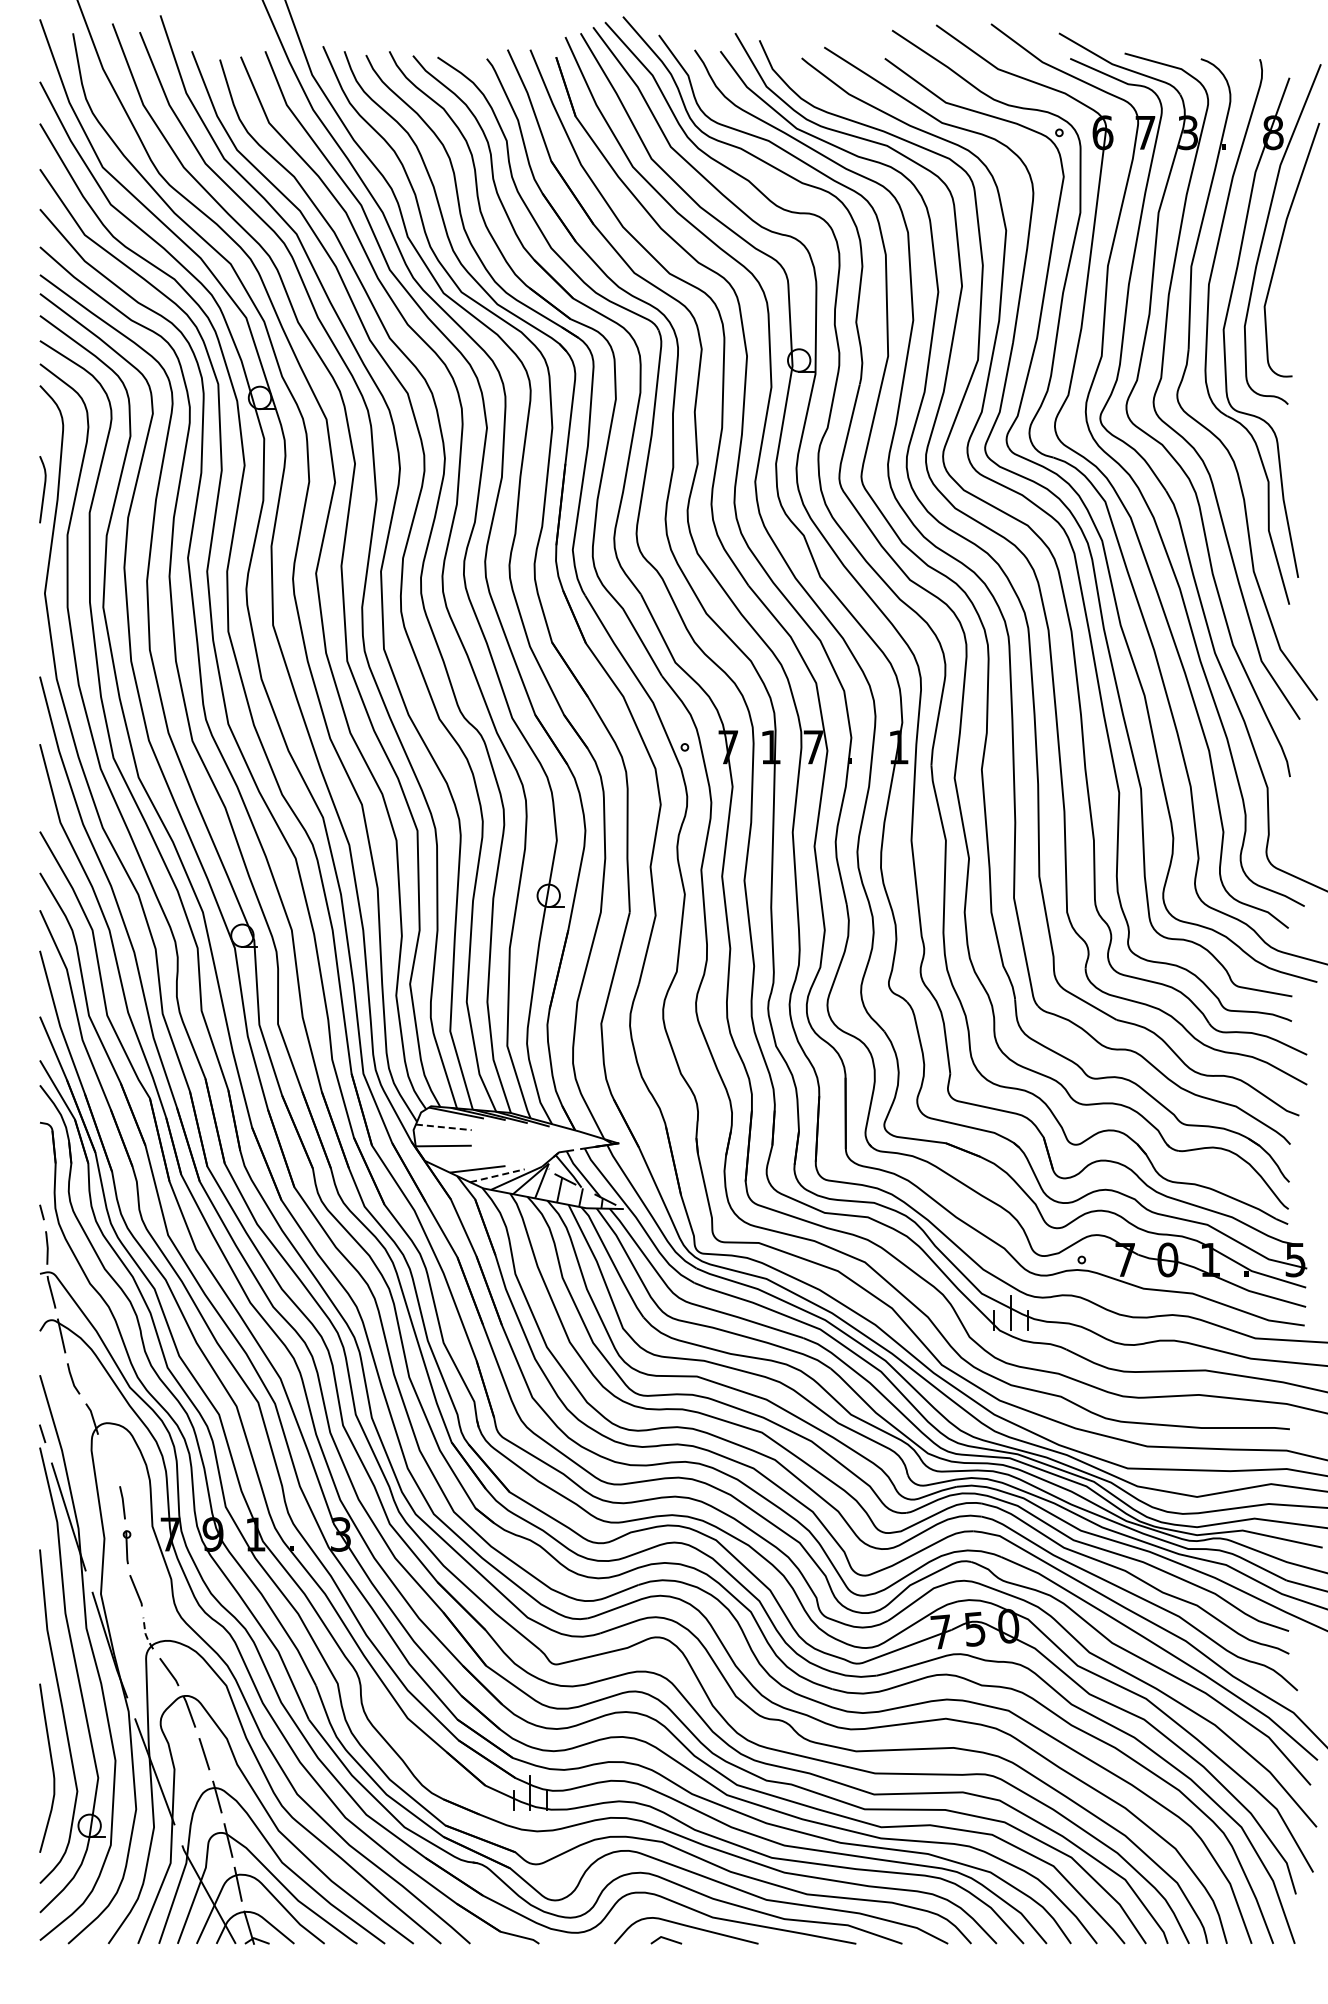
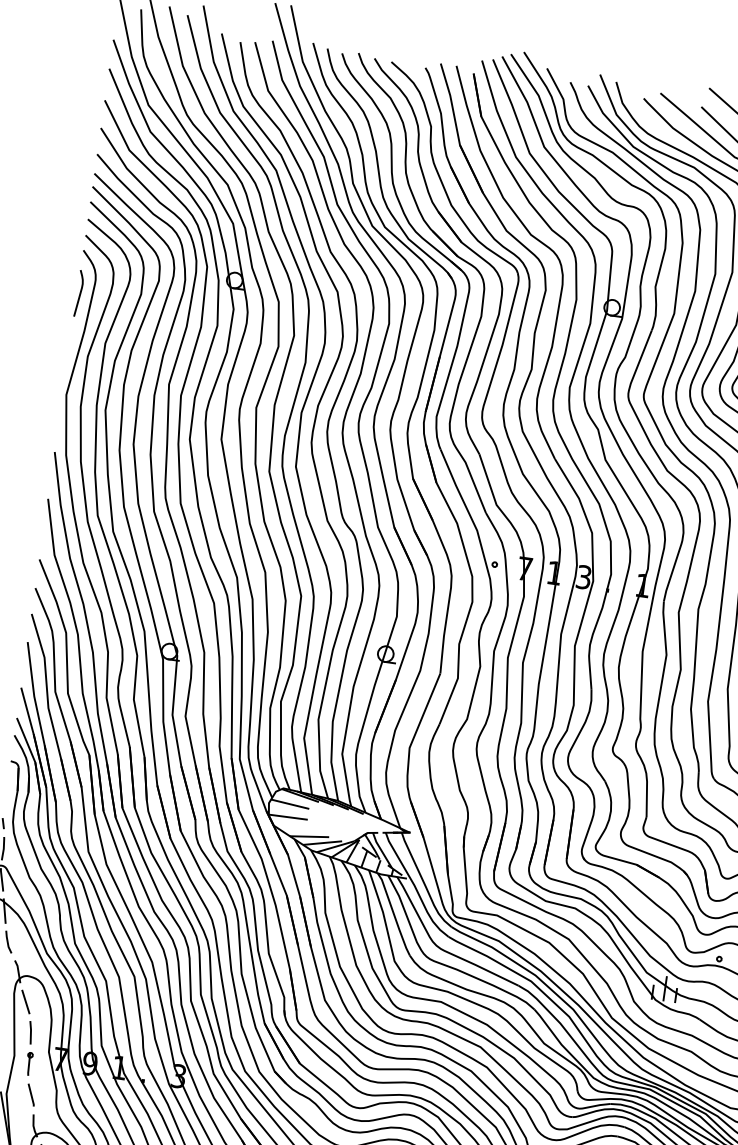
curve: (43, 489) -> (79, 293), moved
text: (813, 747) -> (583, 577), 7 -> 3
line: (444, 1127) -> (290, 804), dashed -> solid
line: (497, 1175) -> (322, 842), dashed -> solid
line: (109, 1460) -> (25, 1002), added
line: (145, 1633) -> (33, 1125), dashed -> solid

